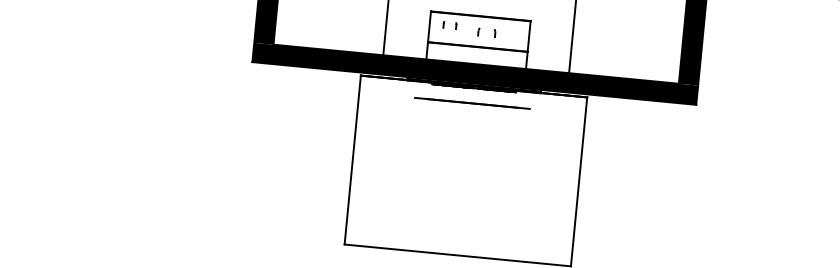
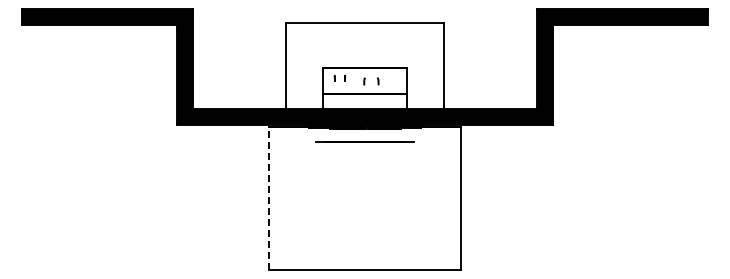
line: (353, 159) -> (269, 198), solid -> dashed

